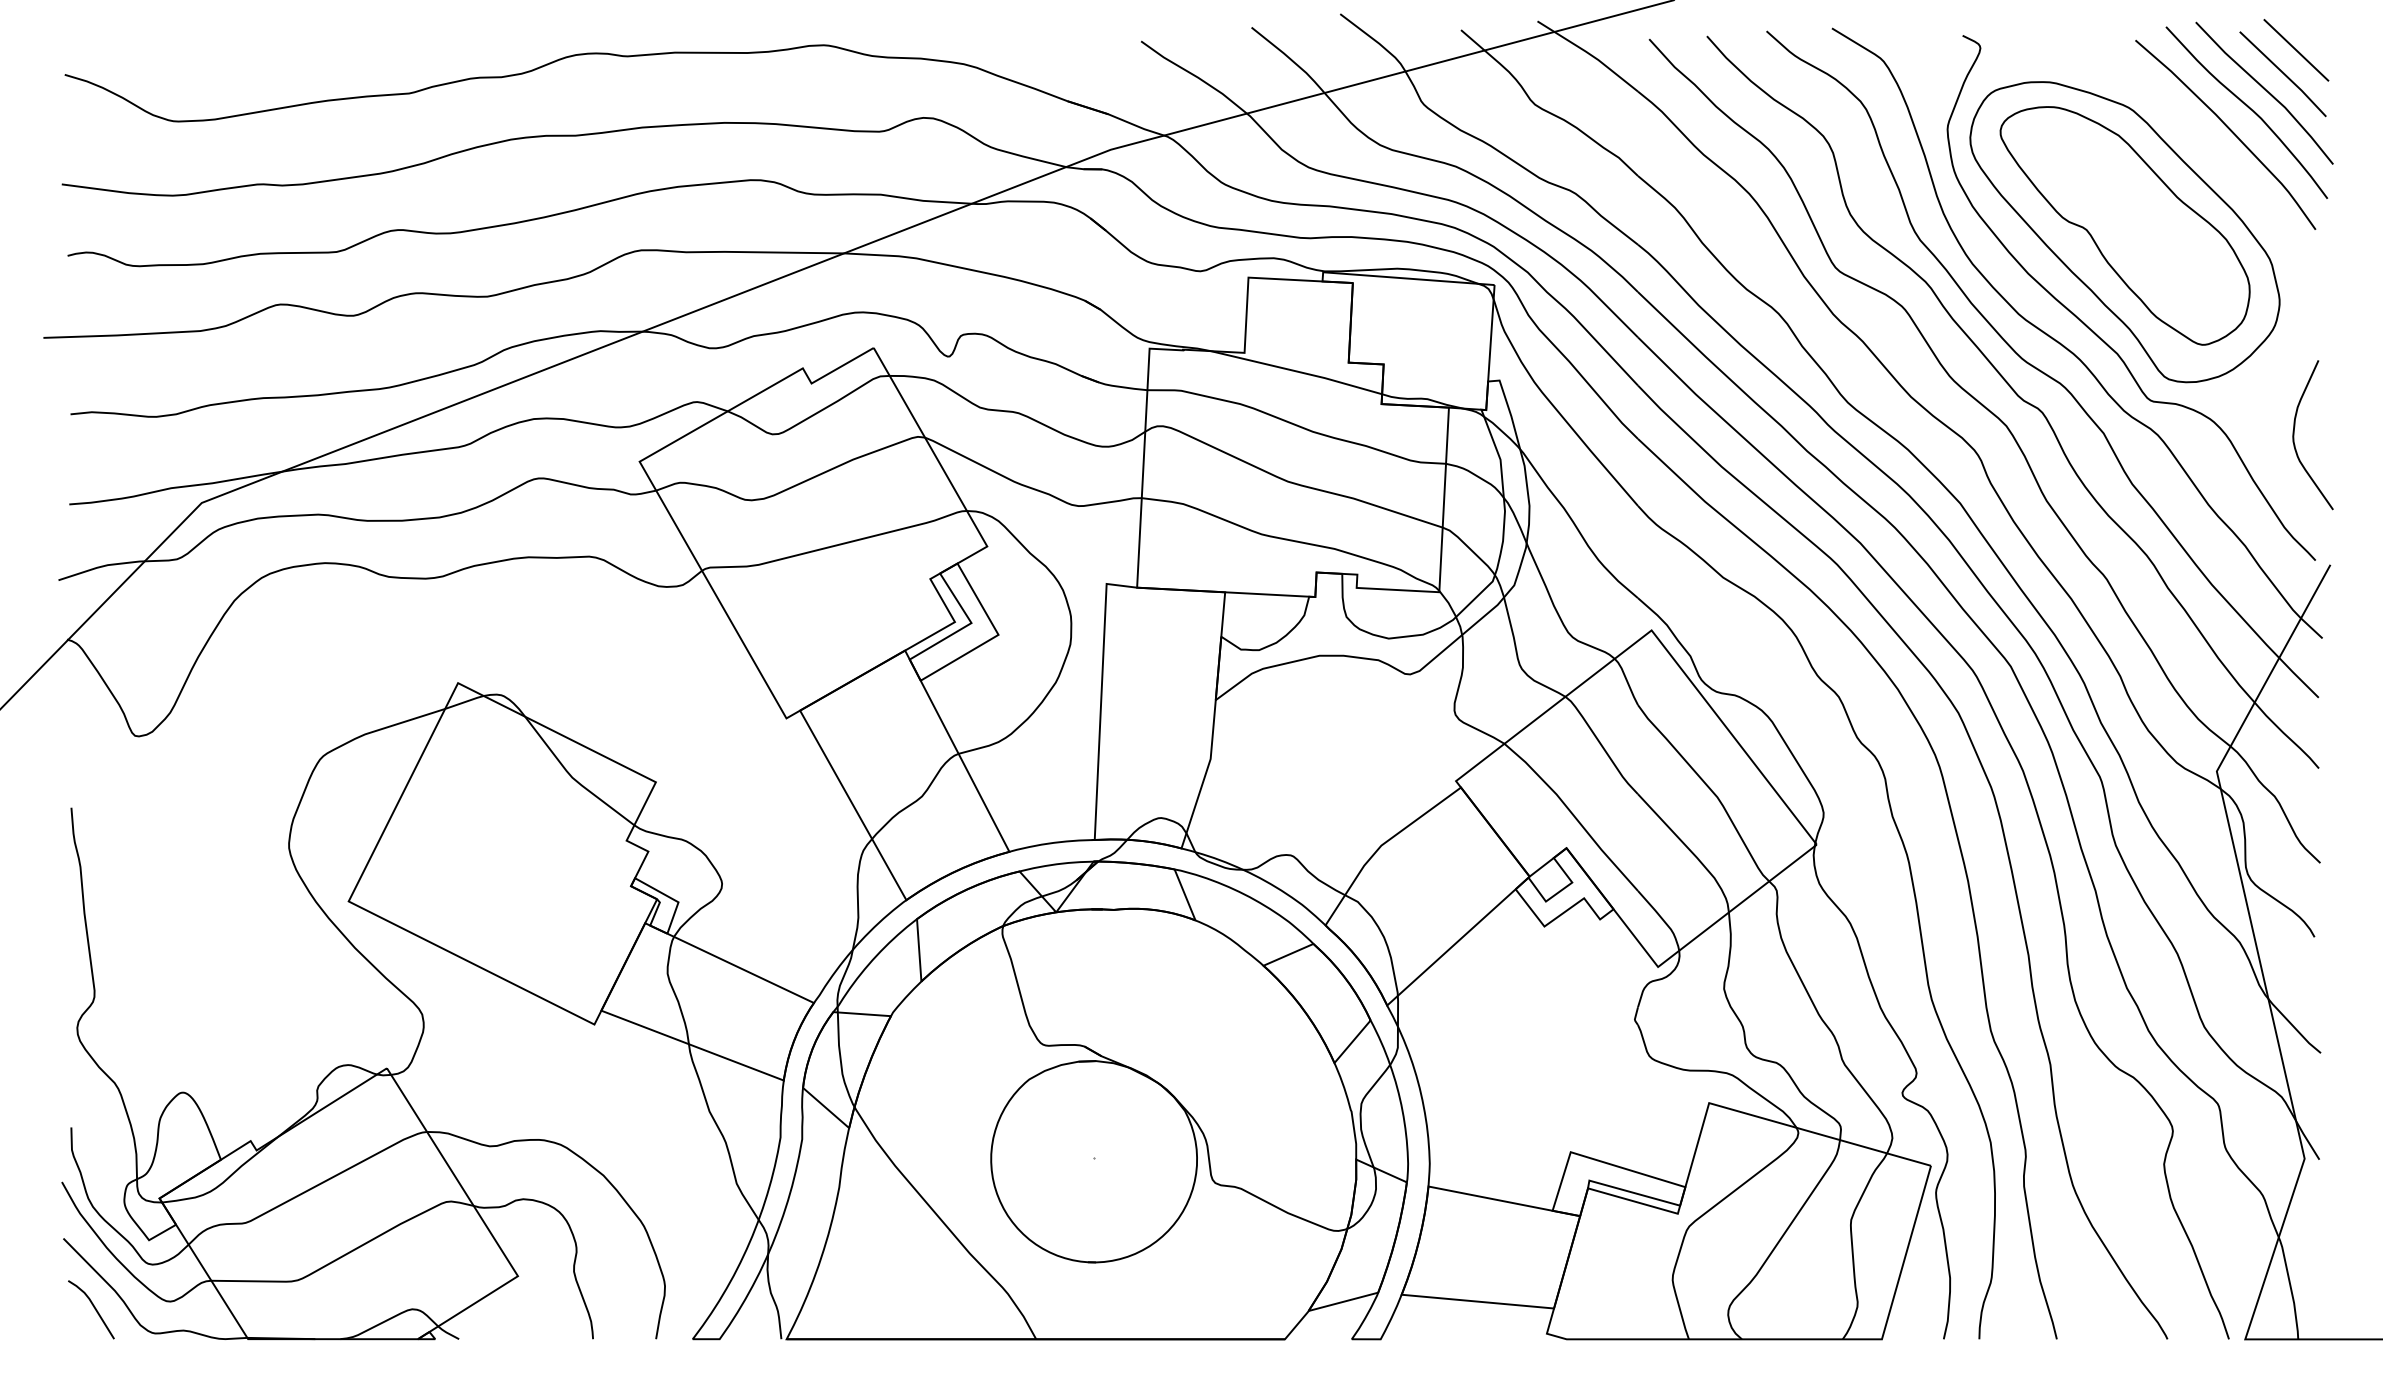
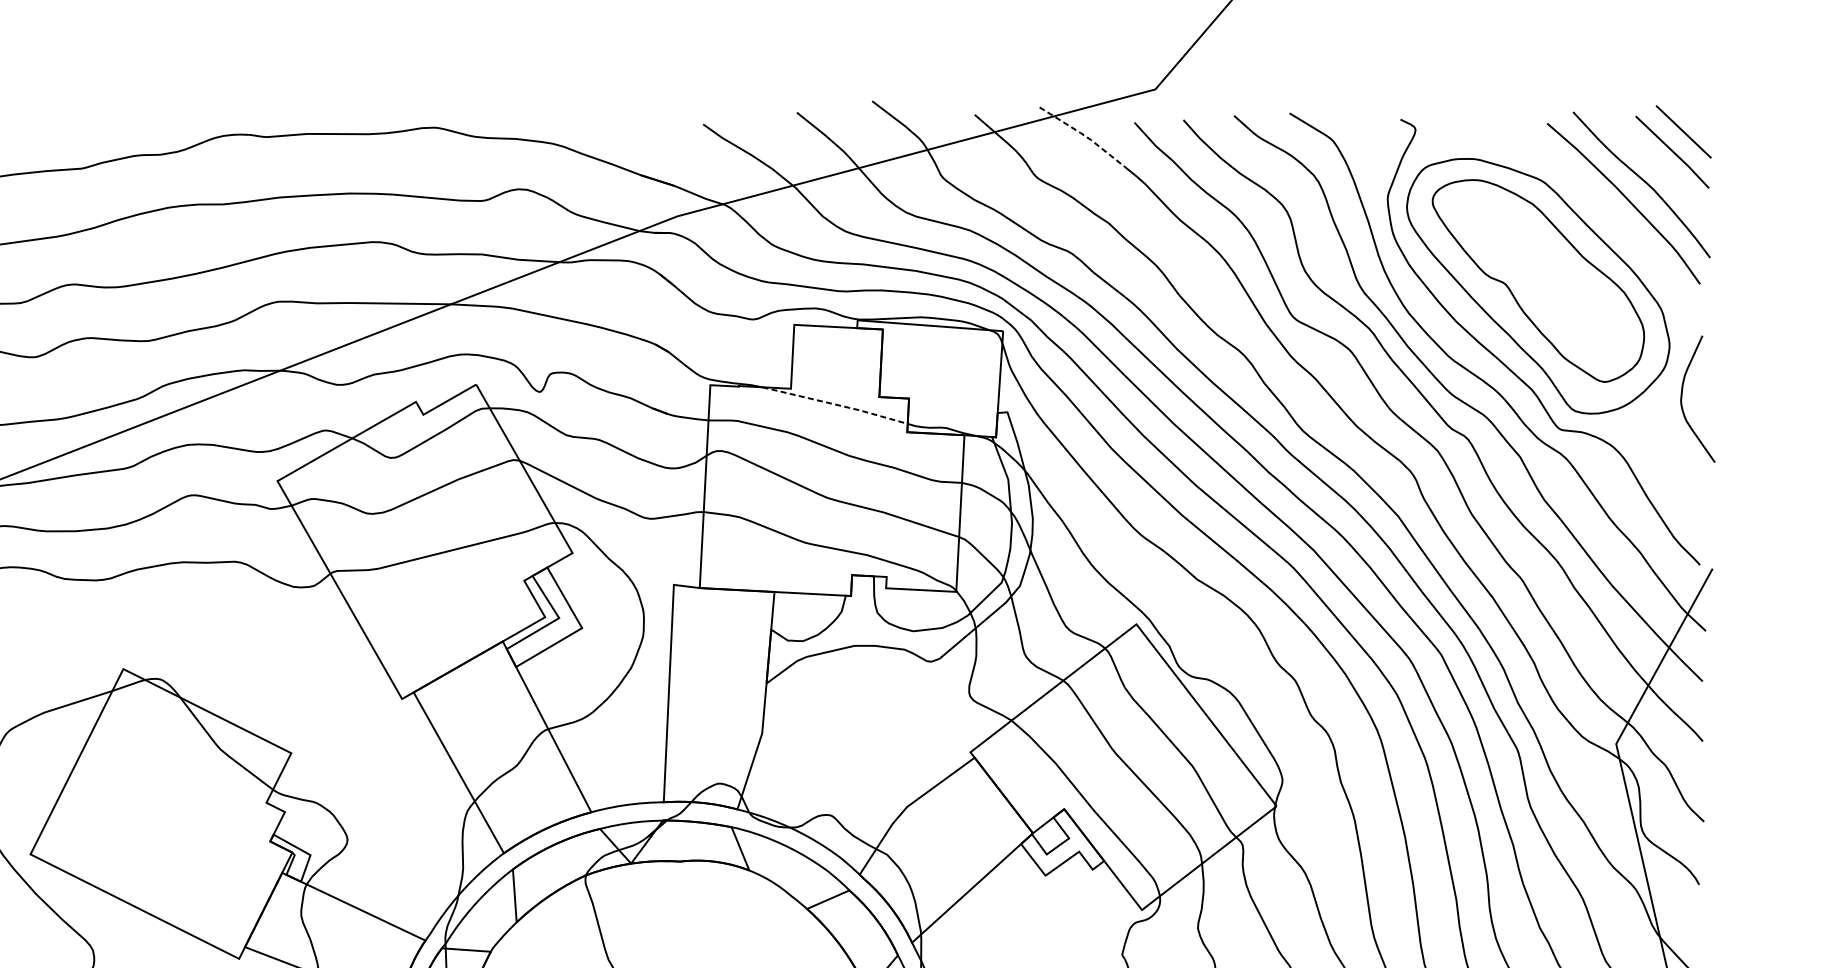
line: (1589, 54) -> (1083, 135), solid -> dashed
line: (2264, 90) -> (1656, 166), removed
line: (1297, 371) -> (835, 404), solid -> dashed
curve: (2294, 435) -> (1682, 399), moved

